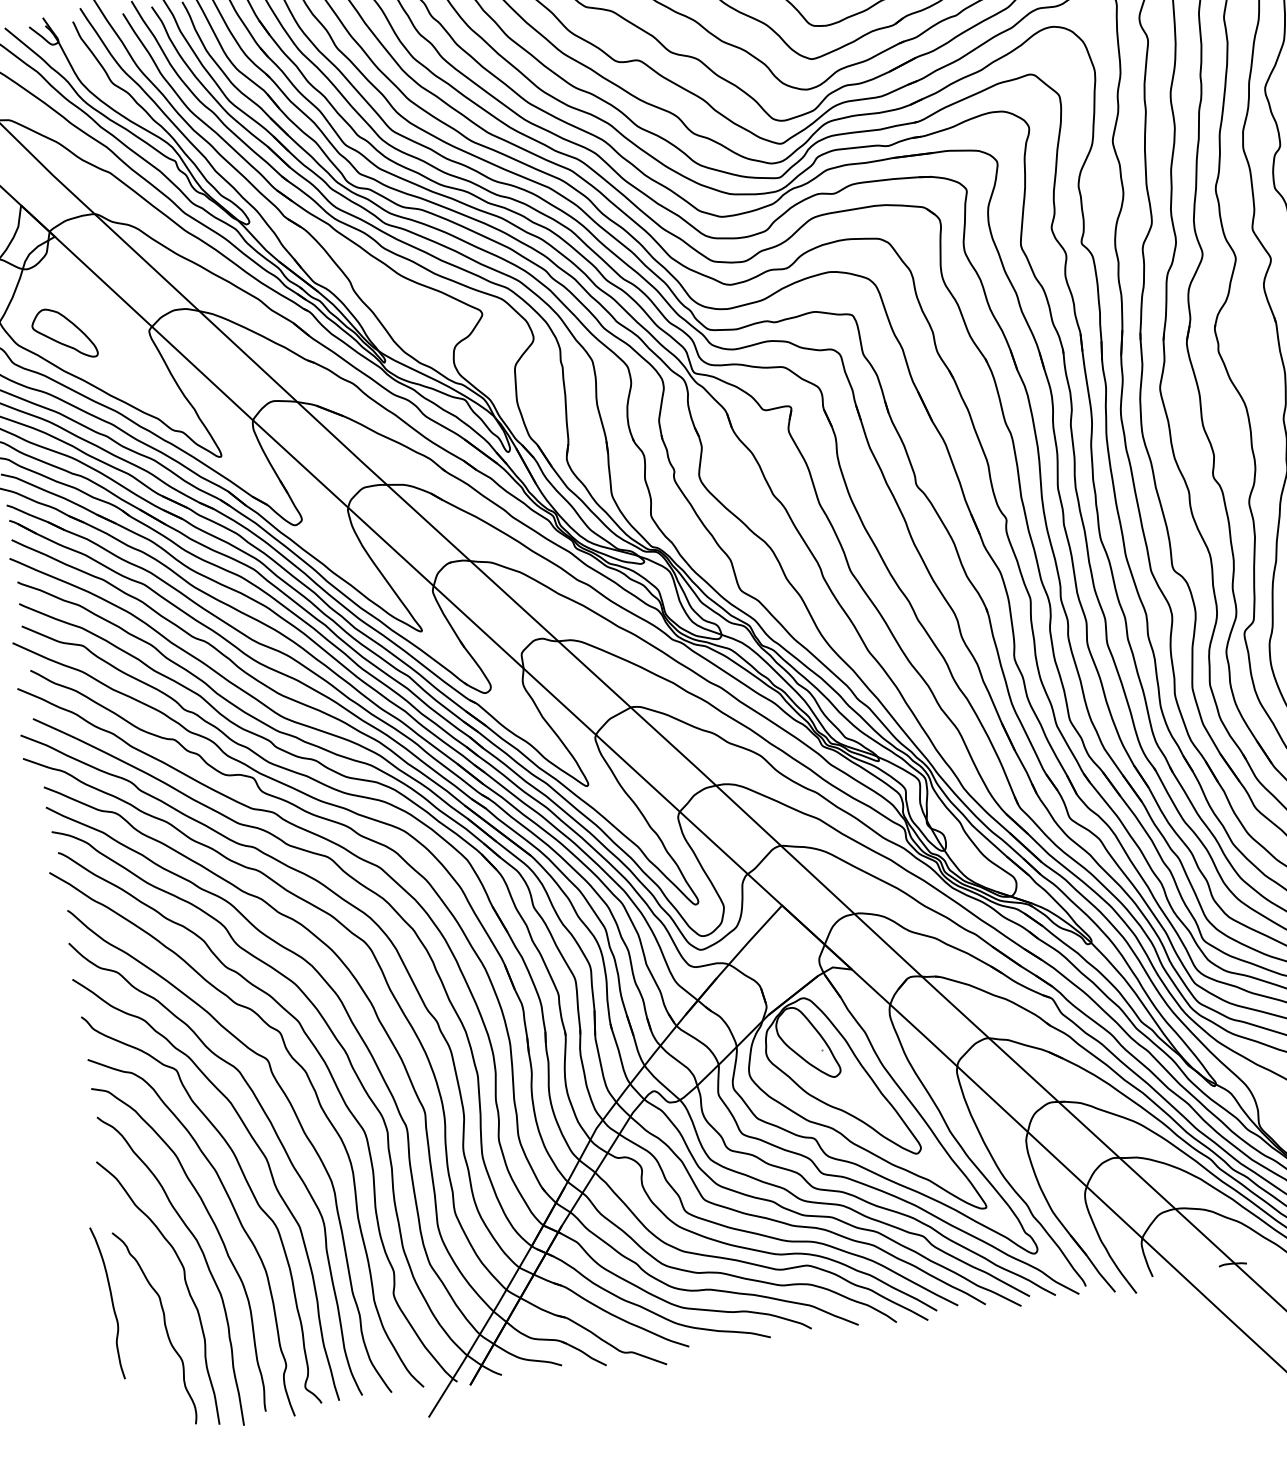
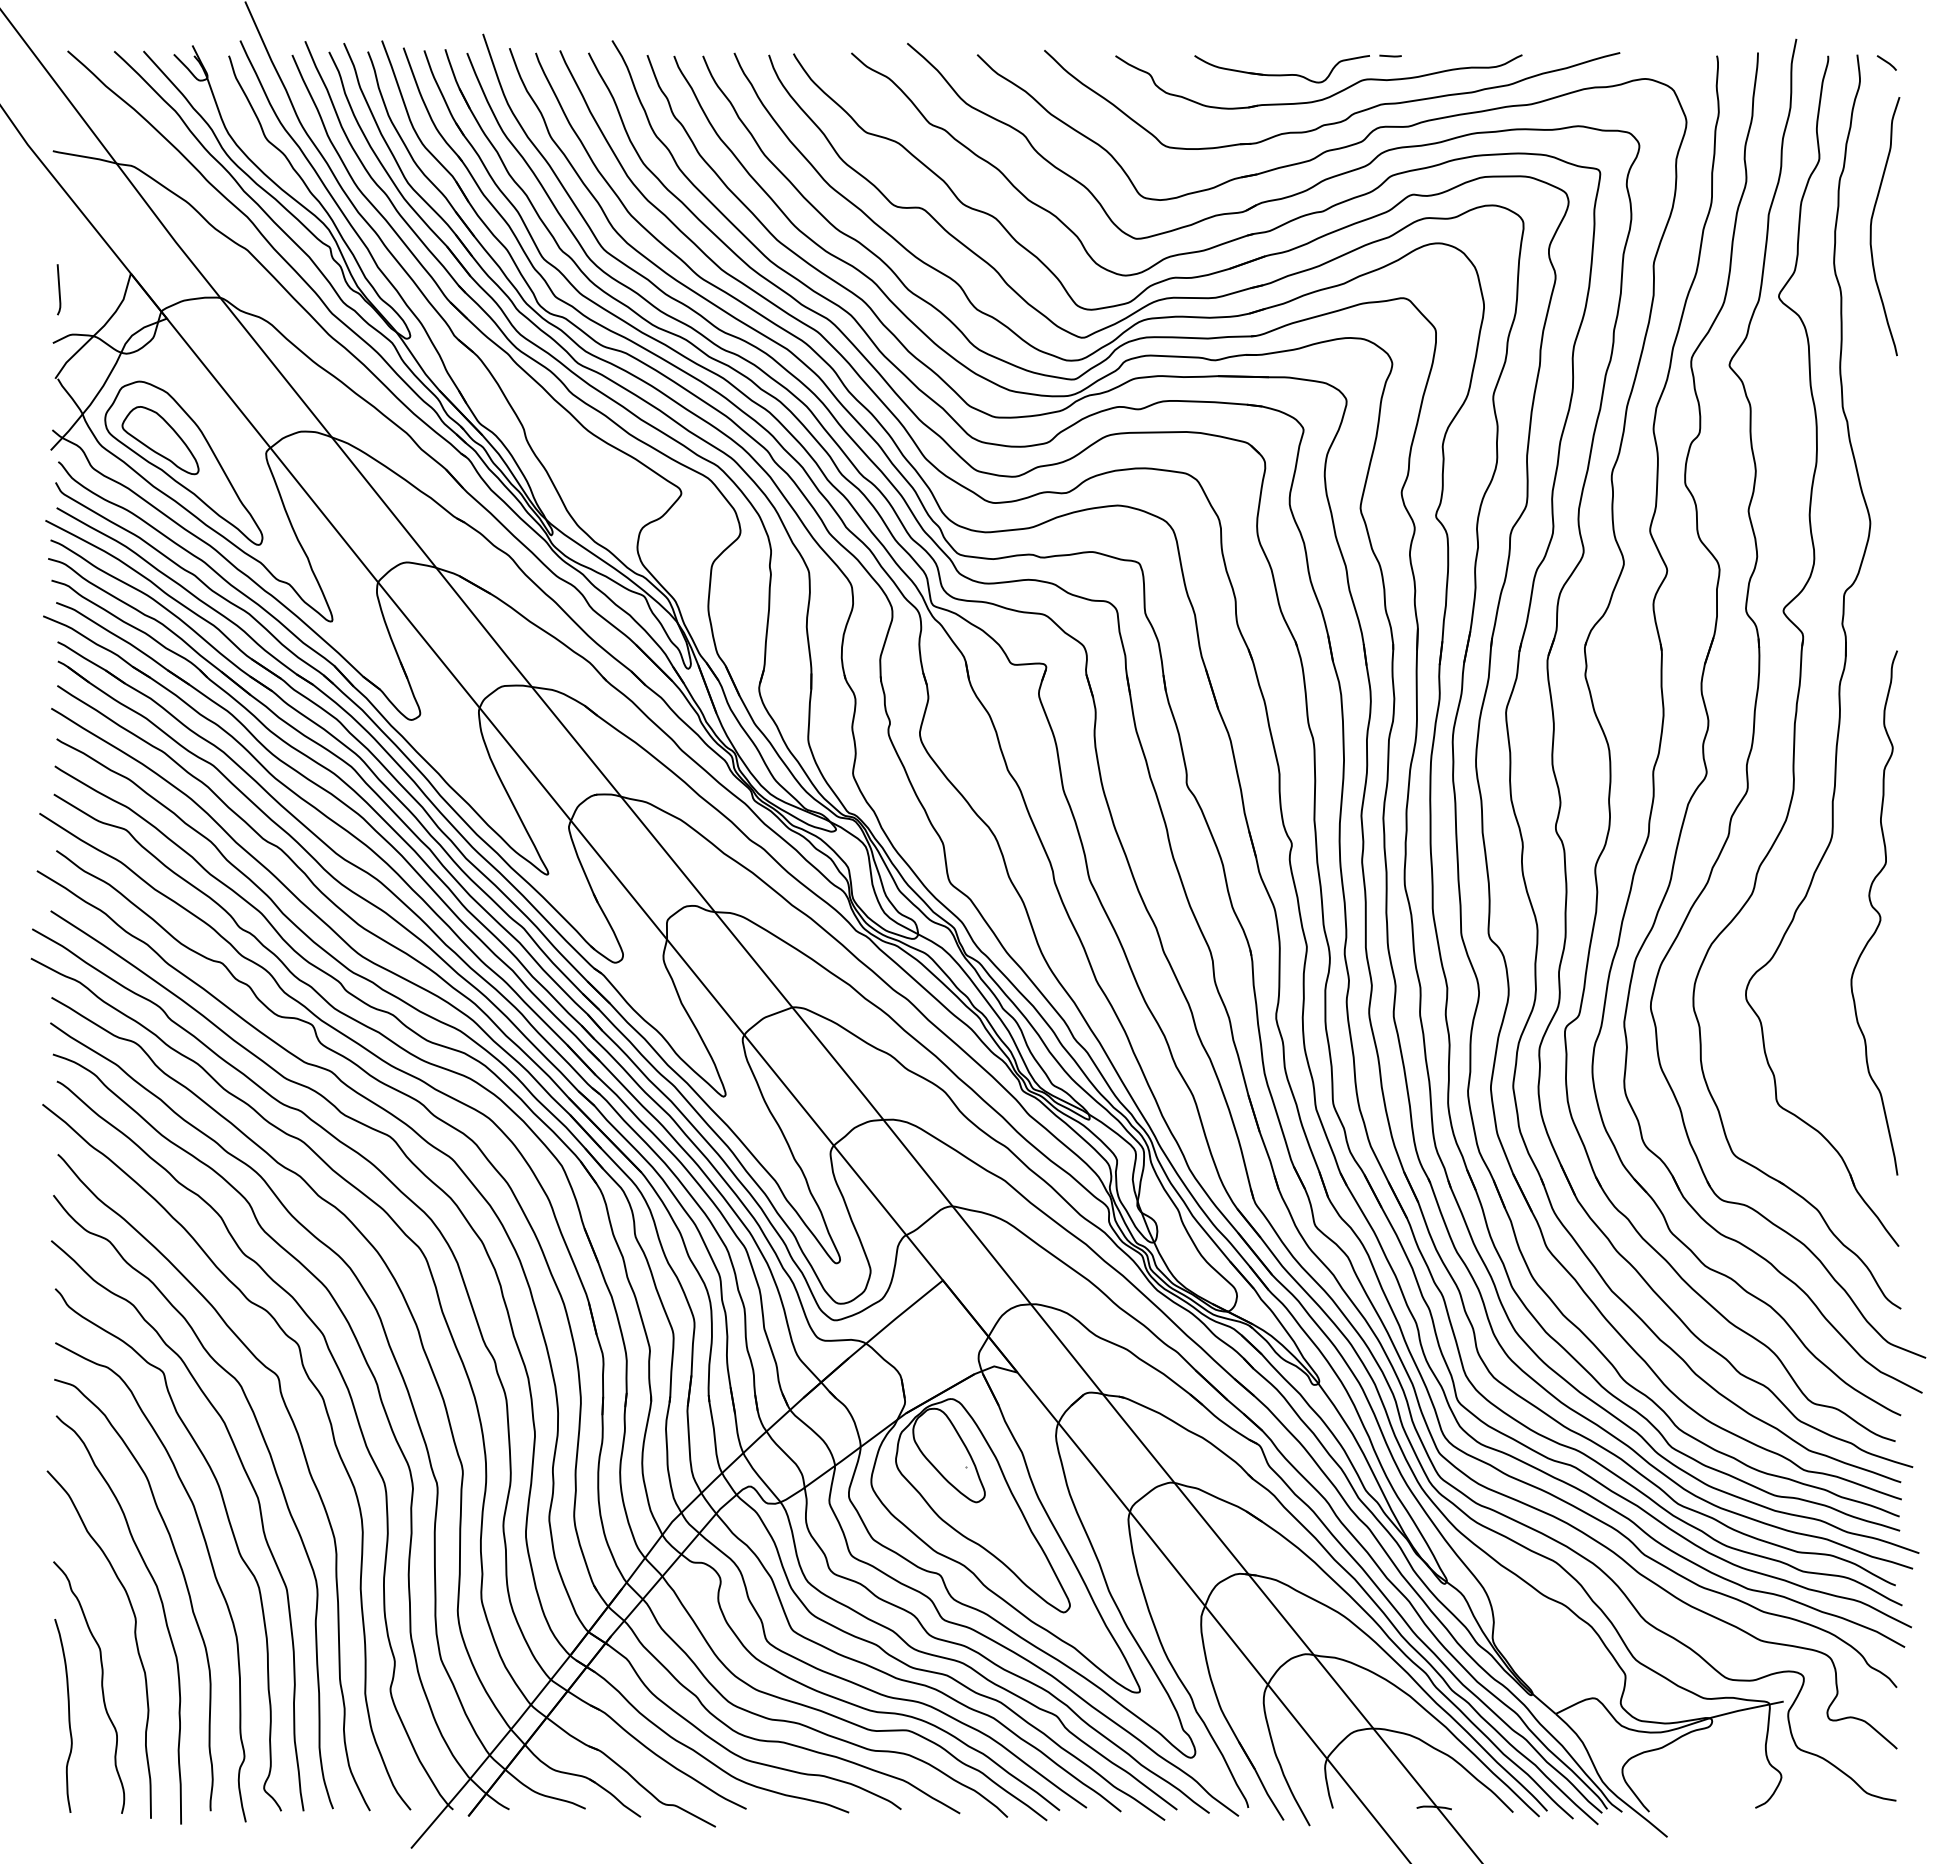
part: (85, 348) -> (183, 462), added
curve: (111, 1302) -> (68, 1715), moved

